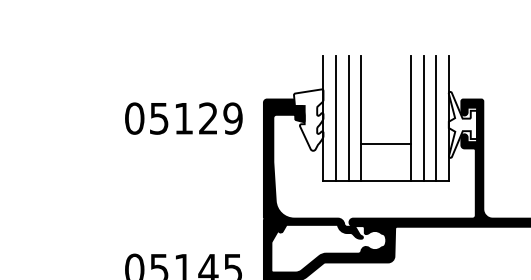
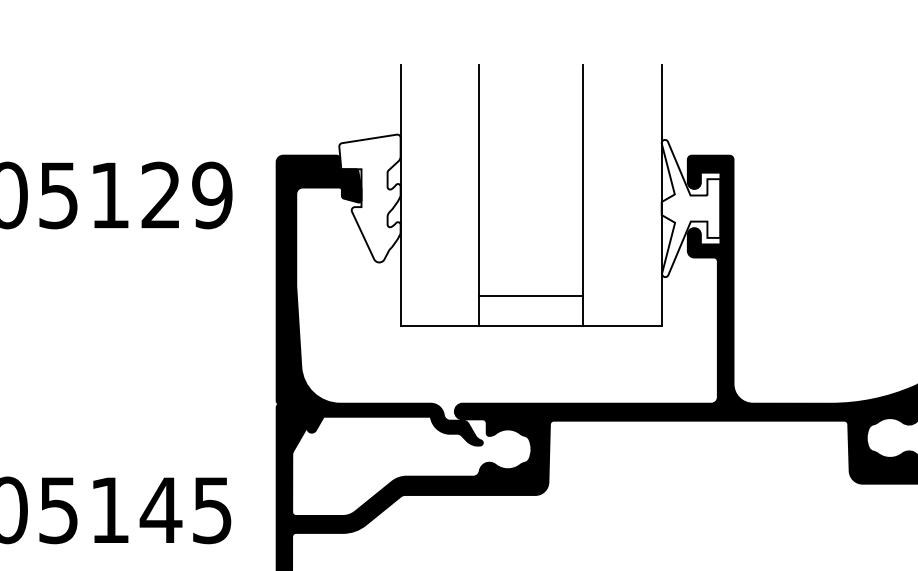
line: (336, 118) -> (427, 195), removed
line: (348, 118) -> (452, 195), removed
line: (423, 118) -> (608, 195), removed
line: (436, 118) -> (636, 195), removed
line: (386, 143) -> (531, 295), moved

